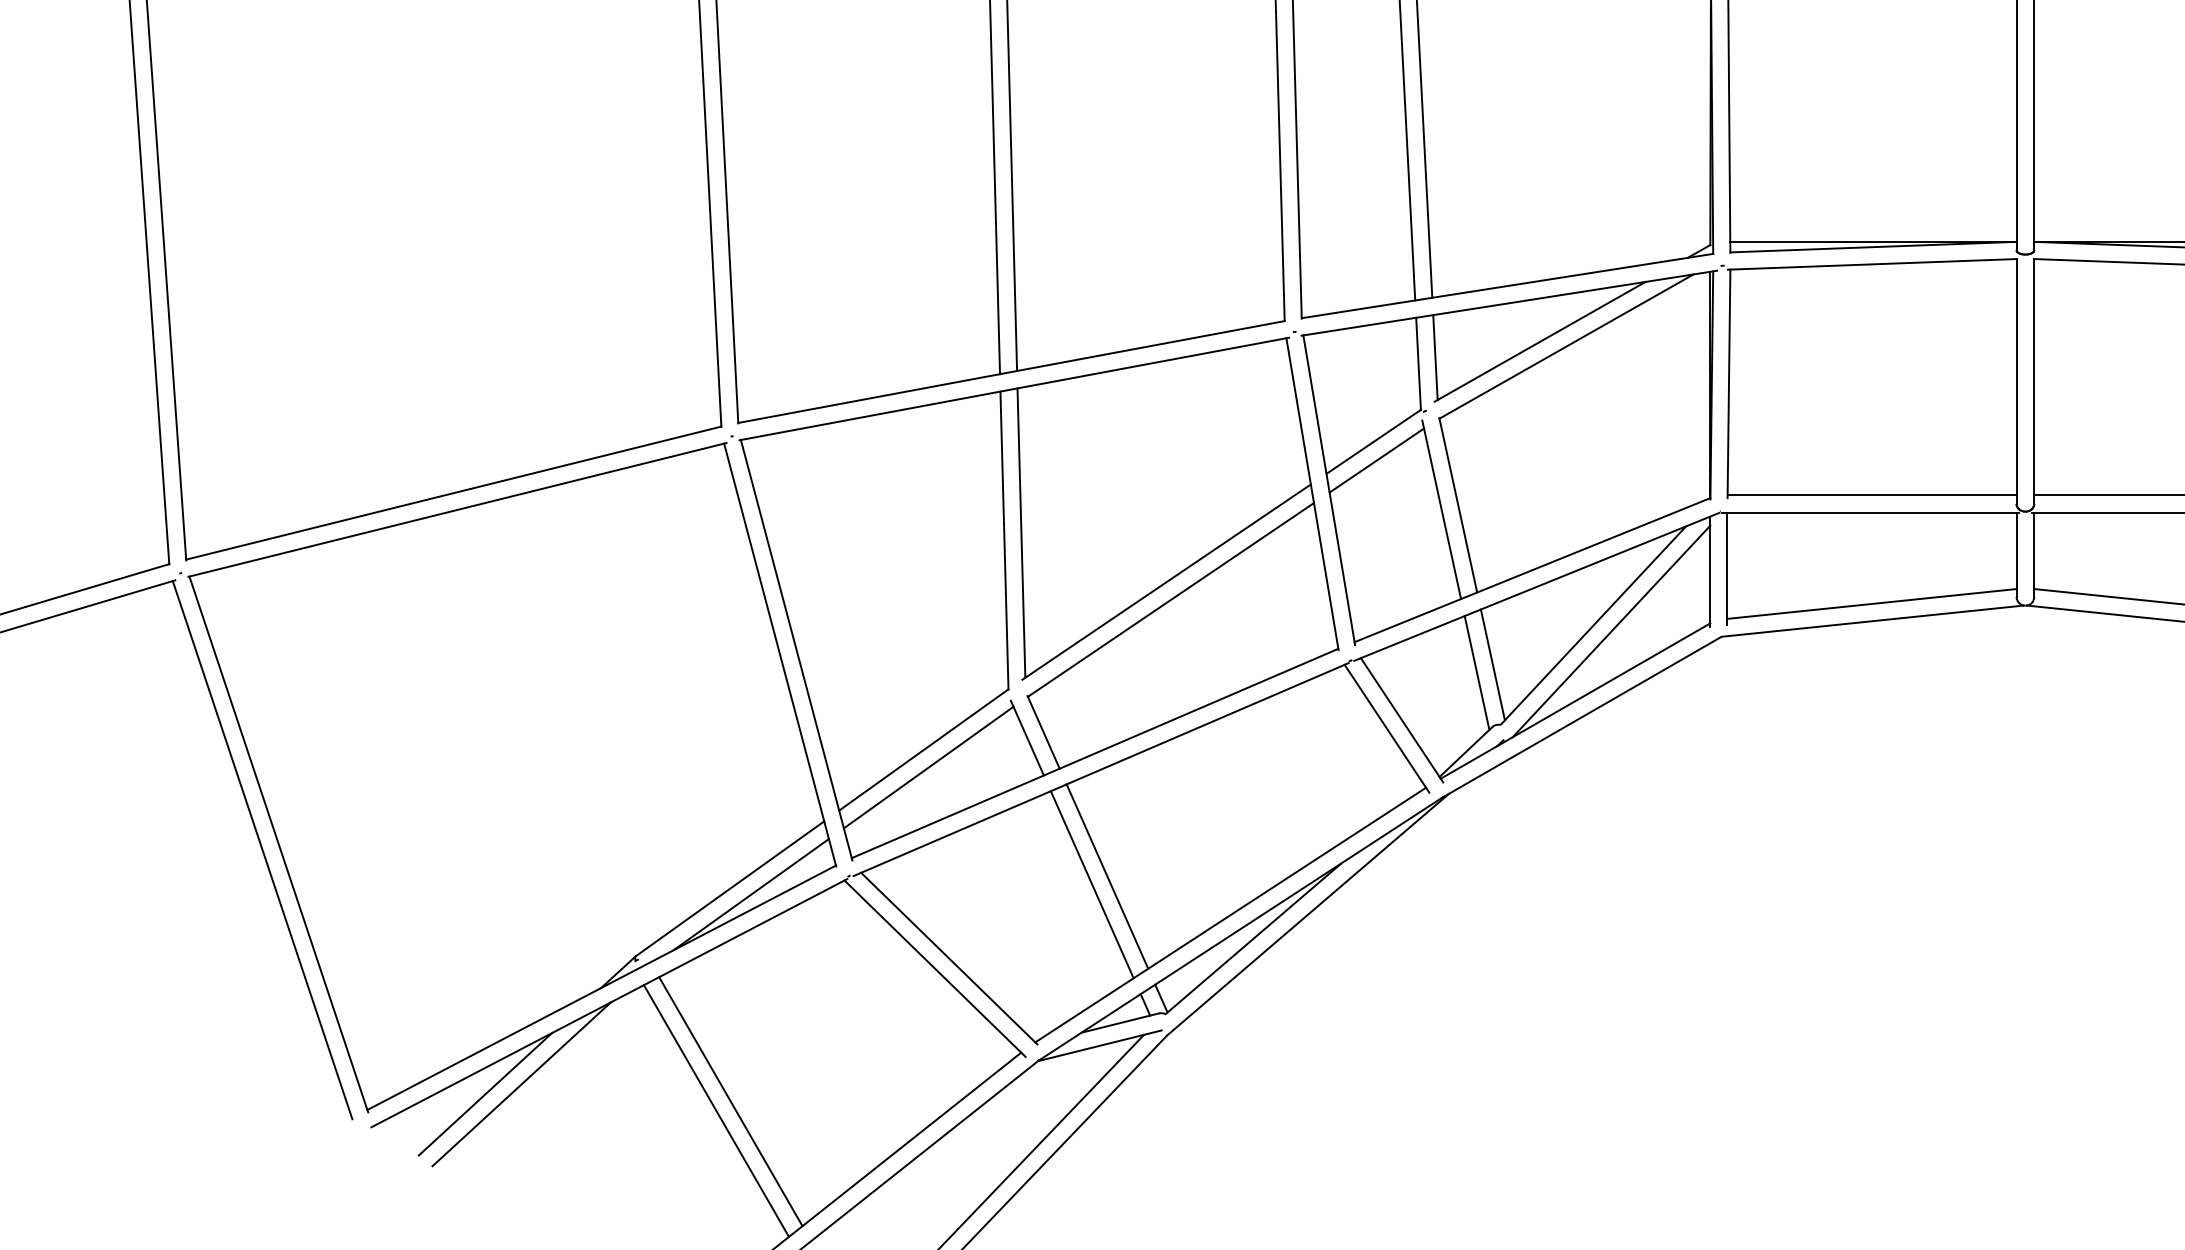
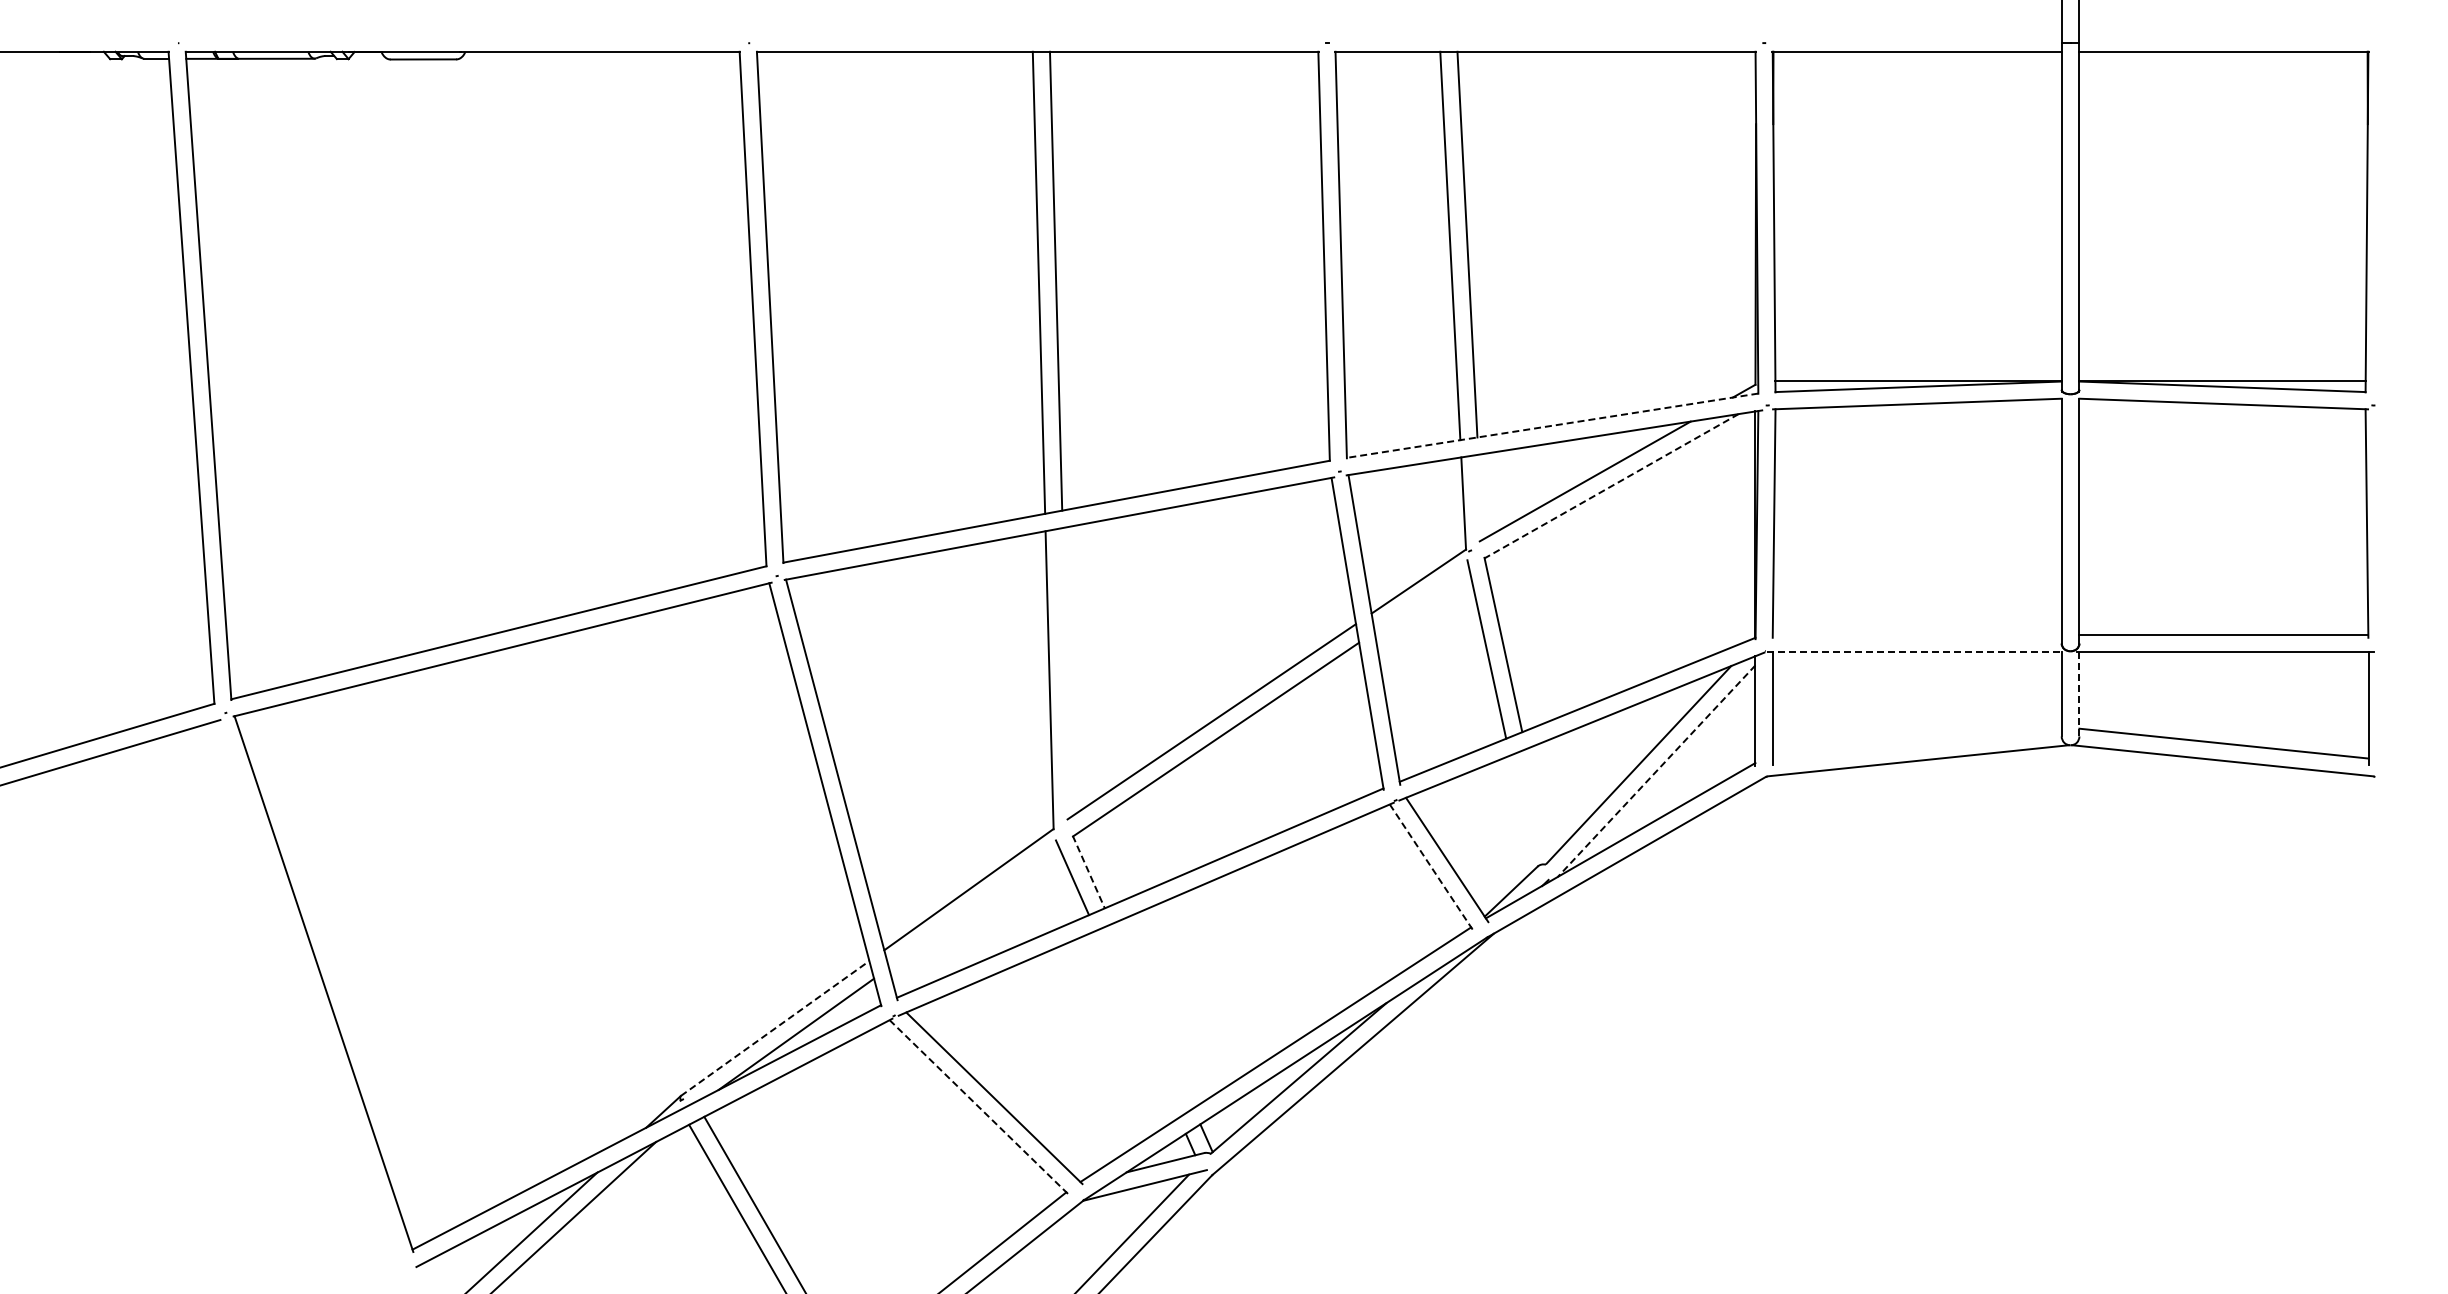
line: (1507, 285) -> (1552, 425), solid -> dashed
line: (1566, 346) -> (1611, 486), solid -> dashed
line: (1435, 356) -> (1480, 496), removed
line: (1376, 460) -> (1421, 600), removed
line: (1871, 494) -> (1916, 634), removed
line: (1870, 512) -> (1915, 652), solid -> dashed
line: (1021, 532) -> (1066, 672), removed
line: (2034, 554) -> (2079, 694), solid -> dashed
line: (1871, 603) -> (1916, 743), removed
line: (1611, 631) -> (1656, 771), solid -> dashed
line: (1493, 664) -> (1538, 804), removed
line: (1476, 672) -> (1521, 812), removed
line: (1387, 728) -> (1432, 868), solid -> dashed
line: (1043, 732) -> (1088, 872), solid -> dashed
line: (928, 766) -> (973, 906), removed
line: (262, 849) -> (307, 989), removed
line: (1107, 876) -> (1152, 1016), removed
line: (1092, 883) -> (1137, 1023), removed
line: (730, 888) -> (775, 1028), solid -> dashed
line: (935, 968) -> (980, 1108), solid -> dashed

